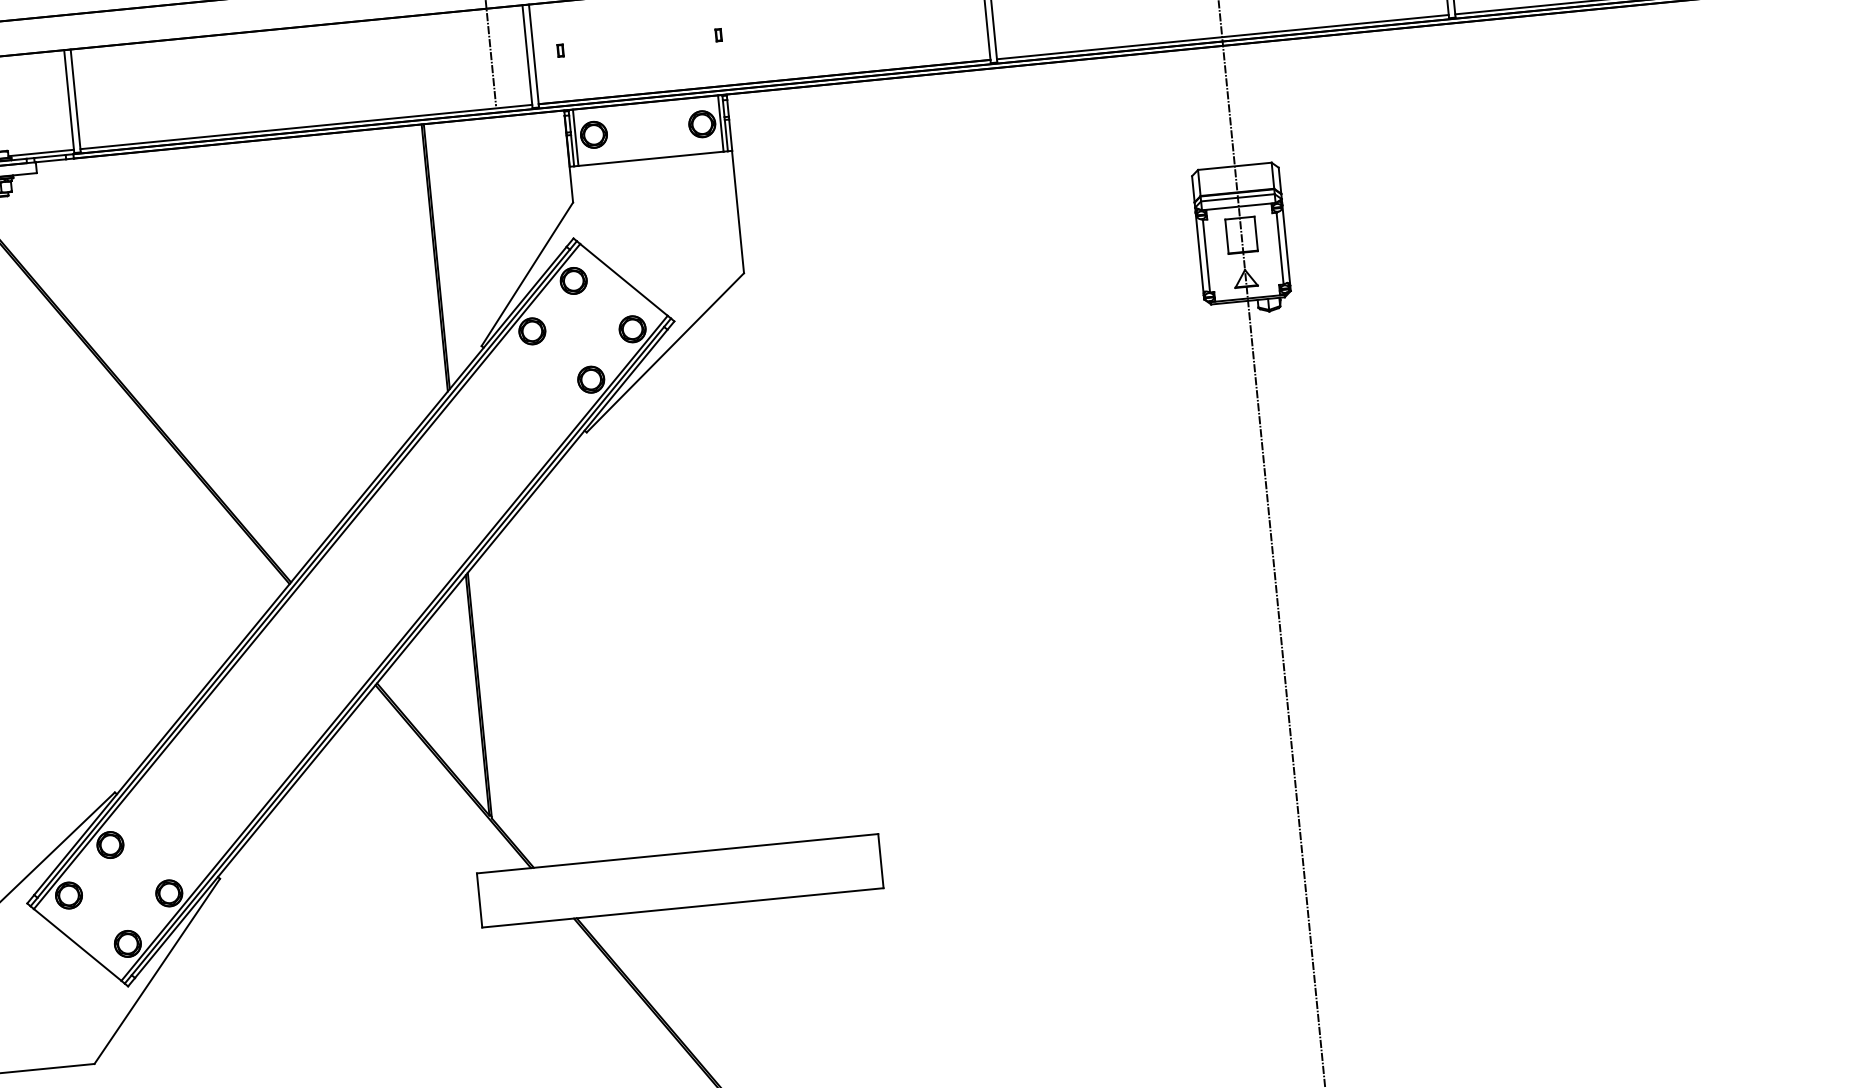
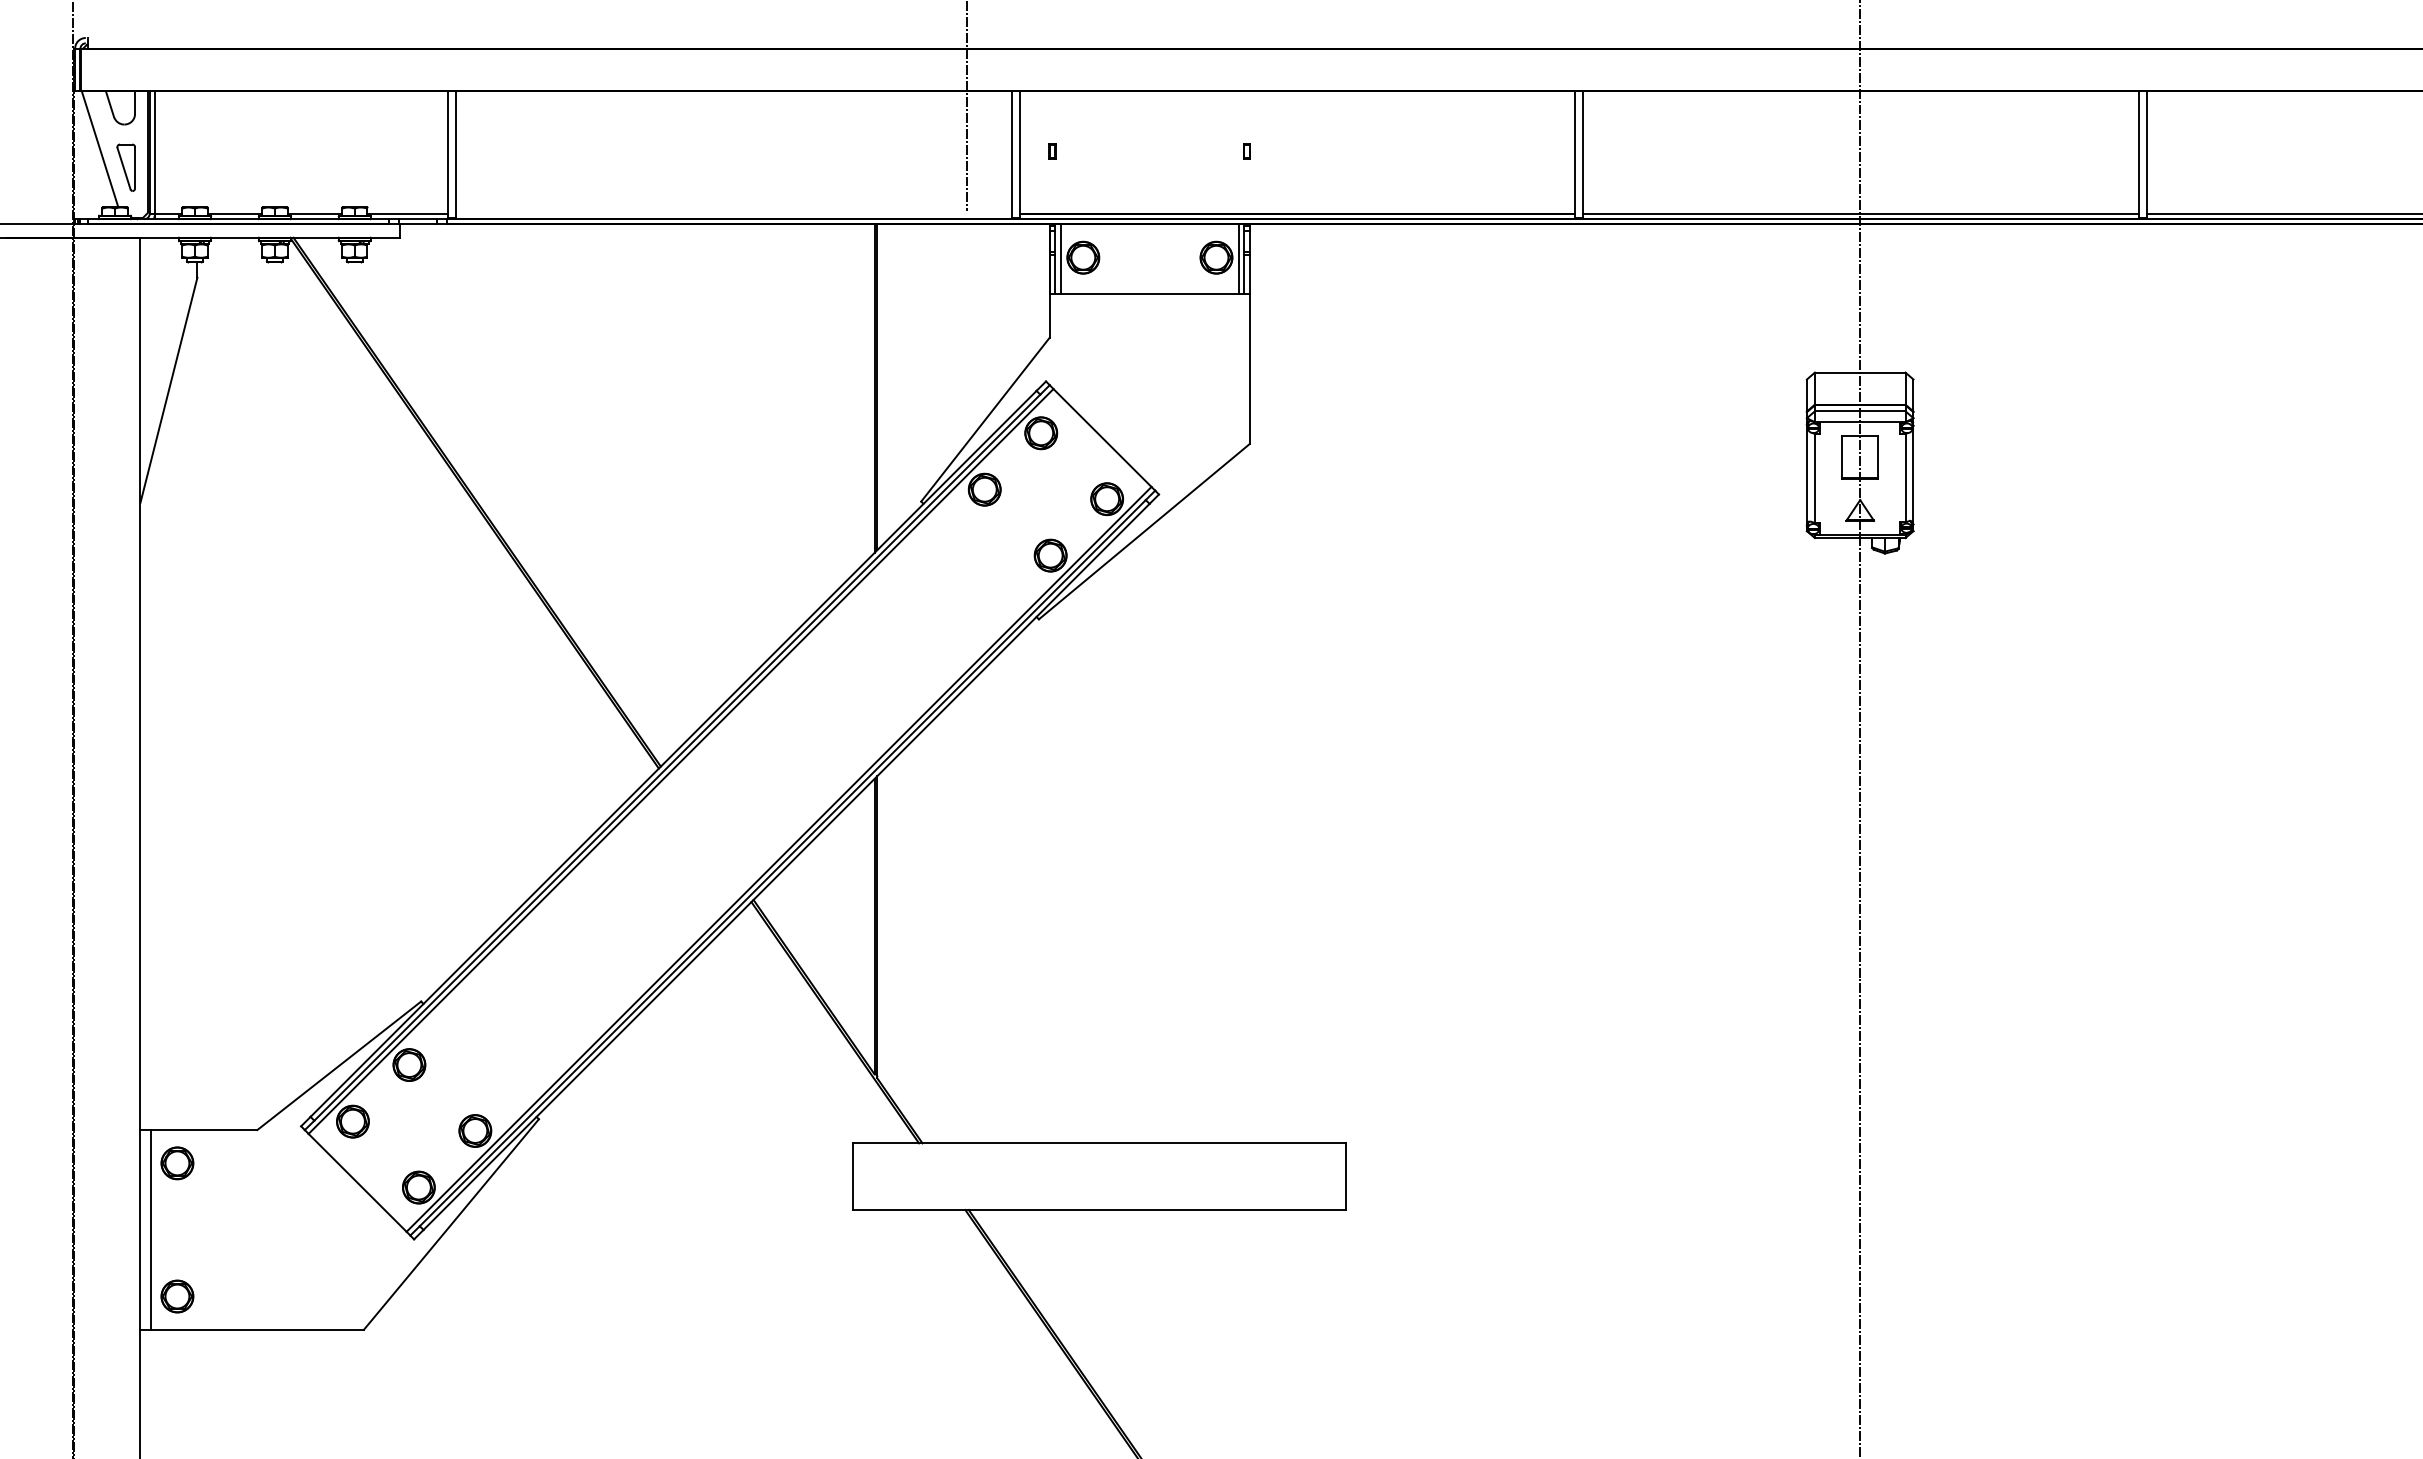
line: (306, 126) -> (733, 213), removed

